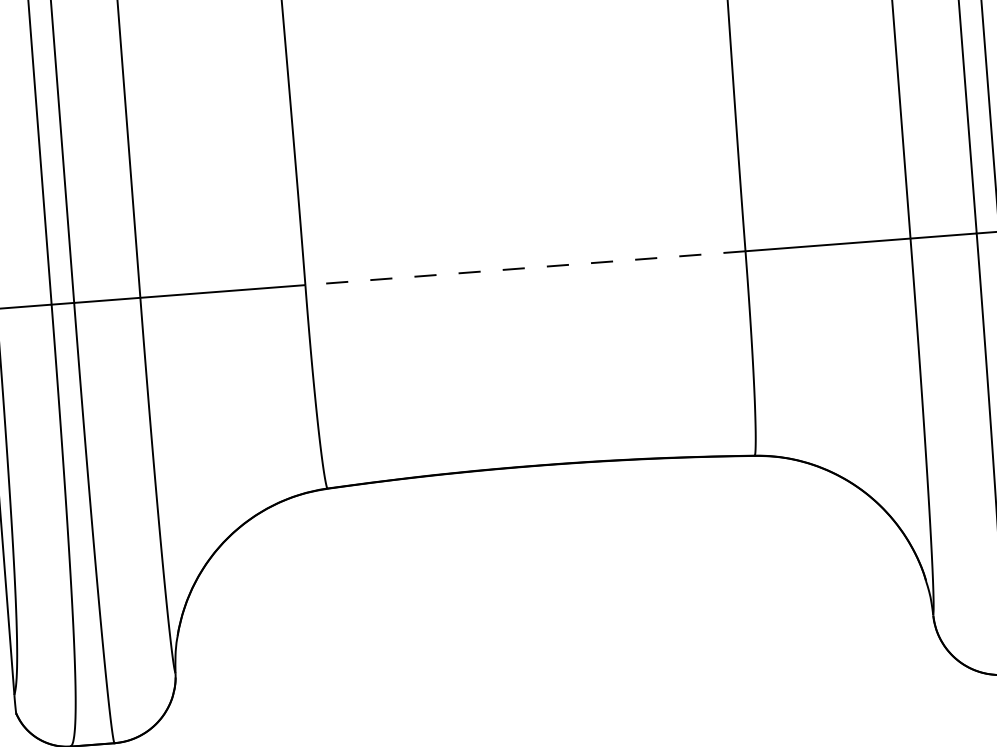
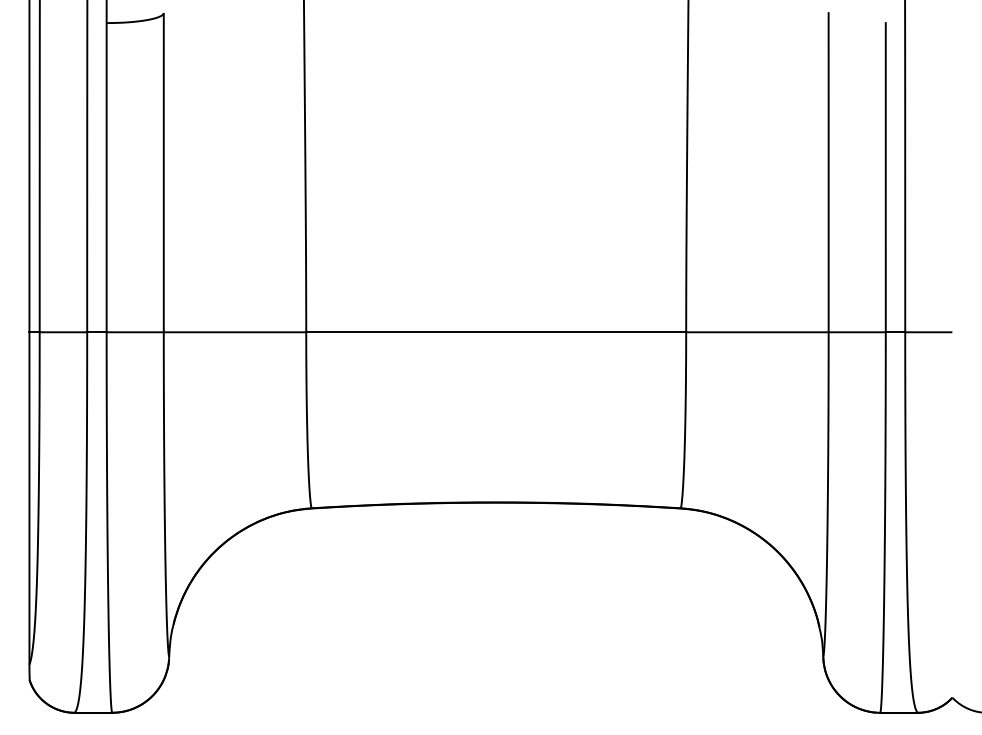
line: (525, 268) -> (496, 332), dashed -> solid

